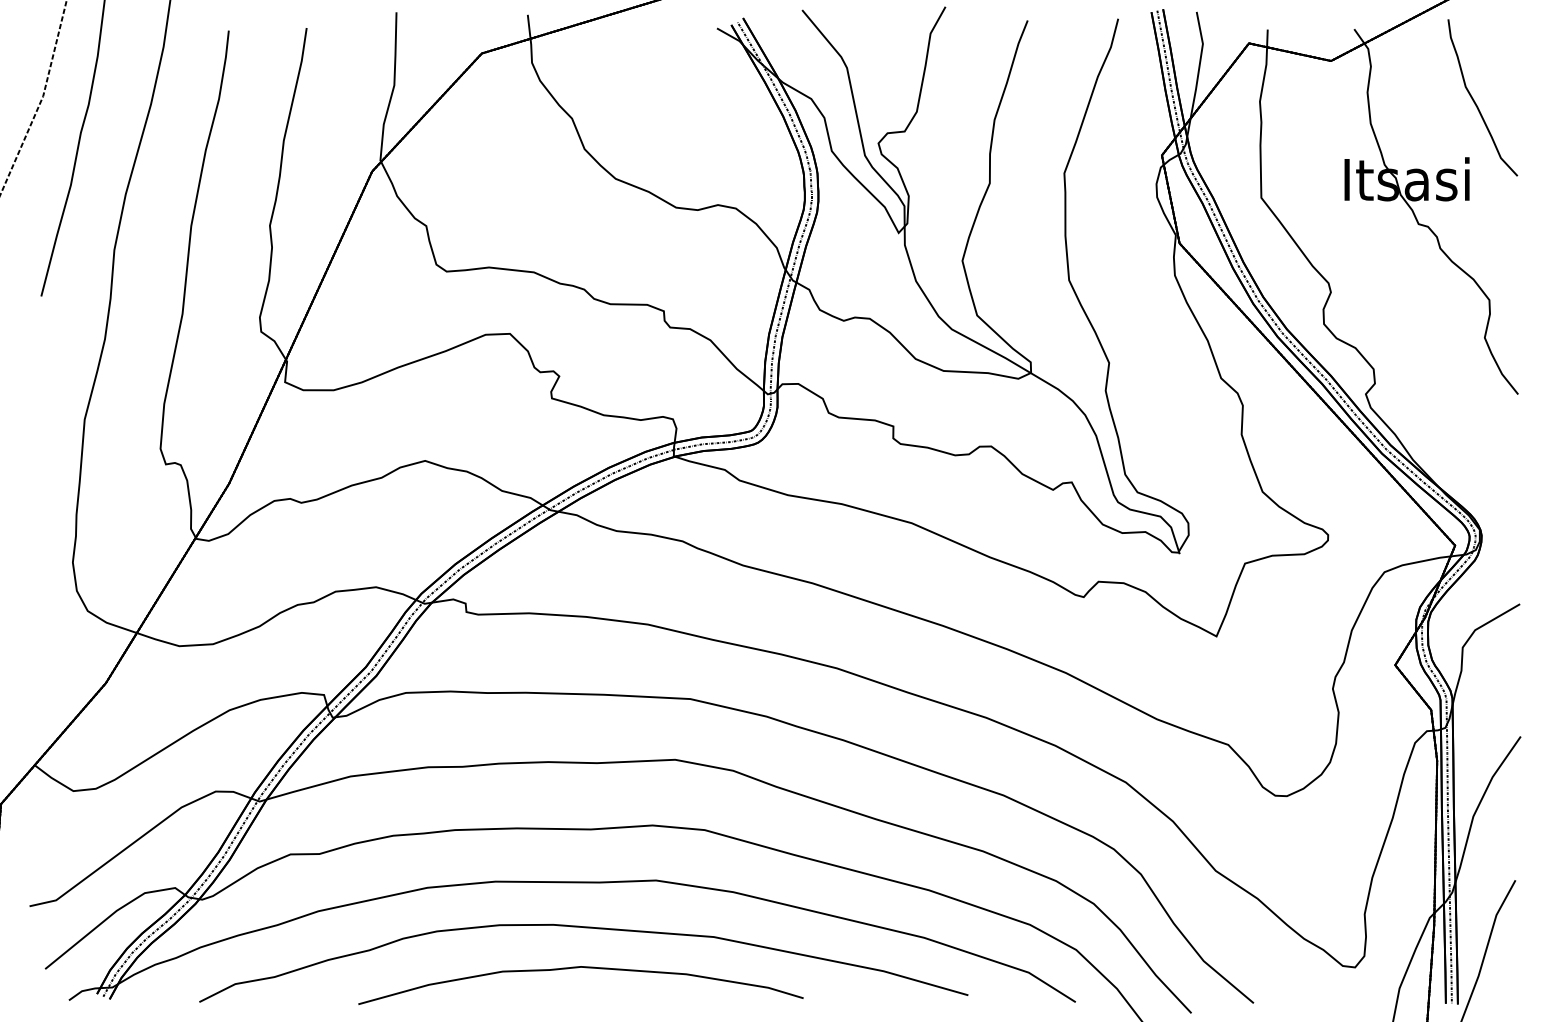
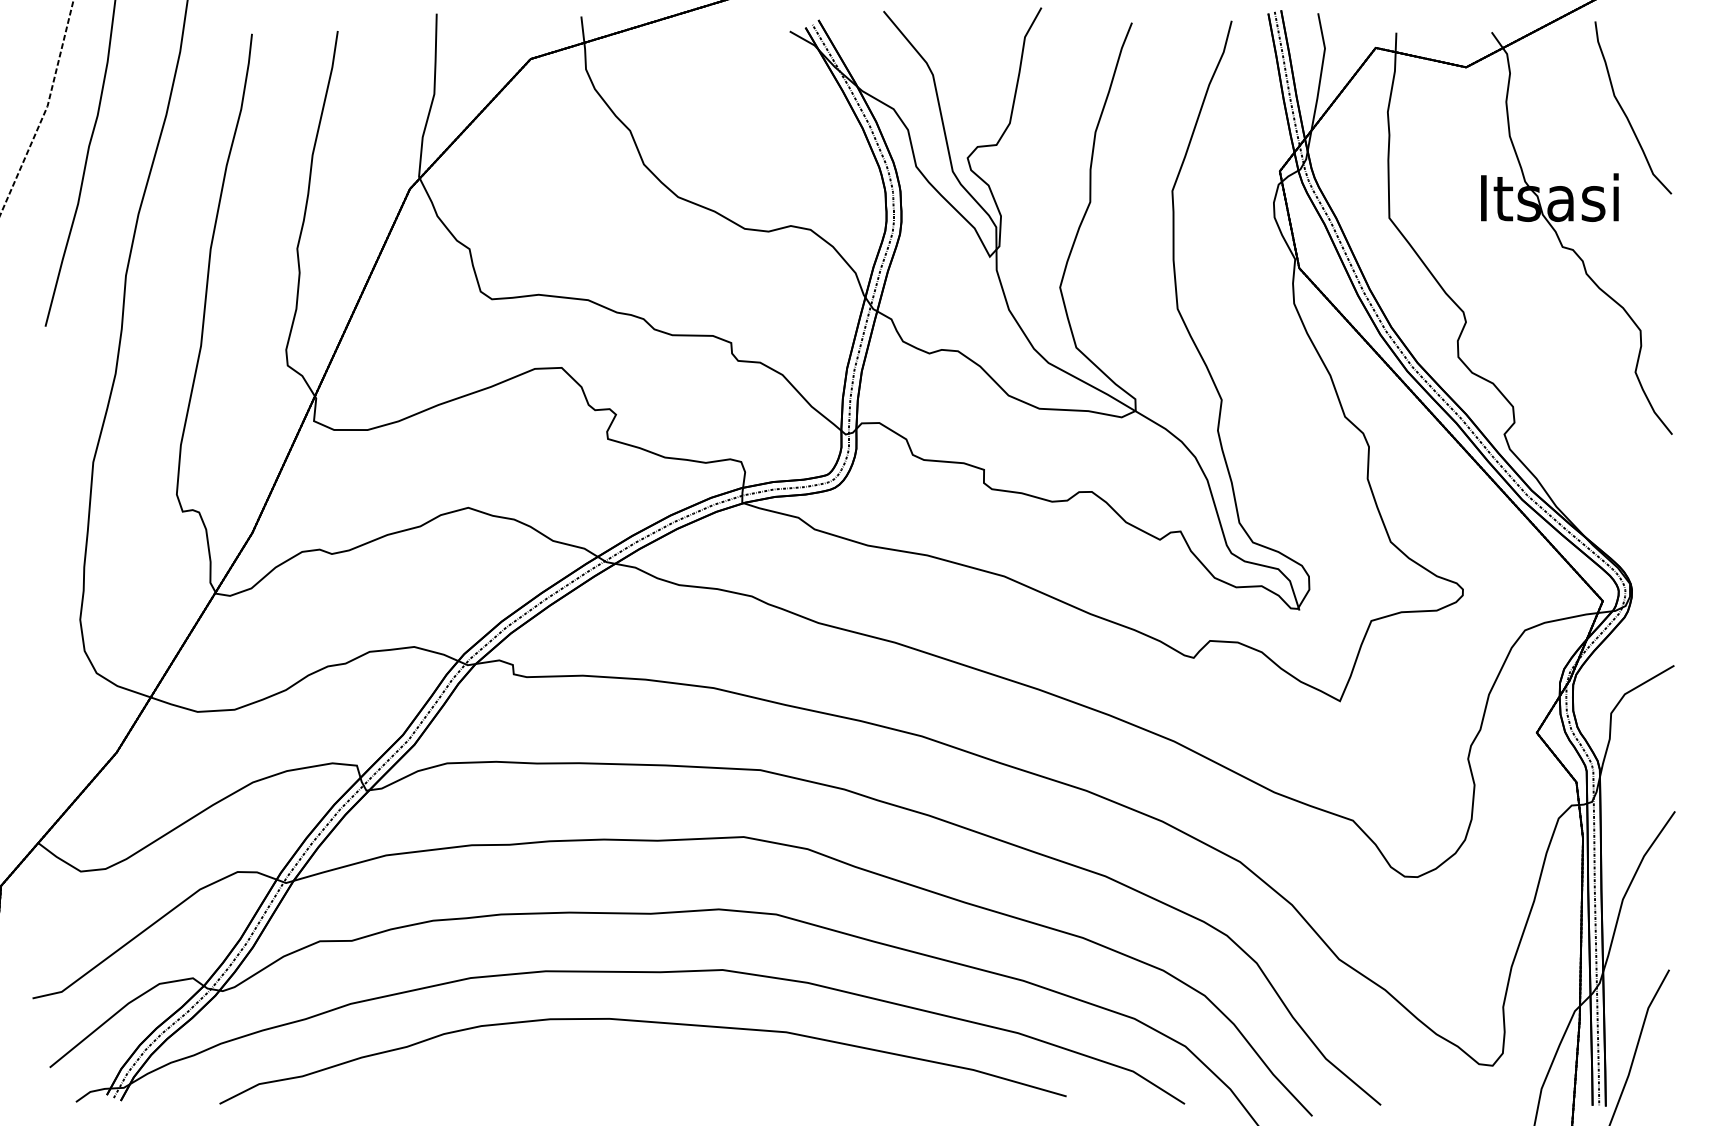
curve: (577, 968) -> (636, 1066), removed

